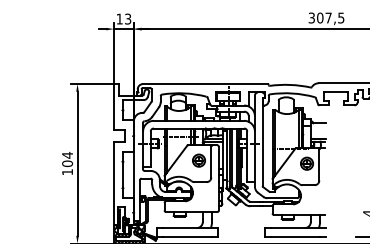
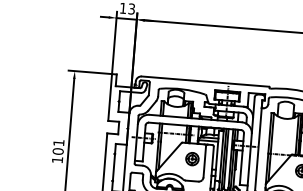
text: (67, 155) -> (58, 143), 104 -> 101

